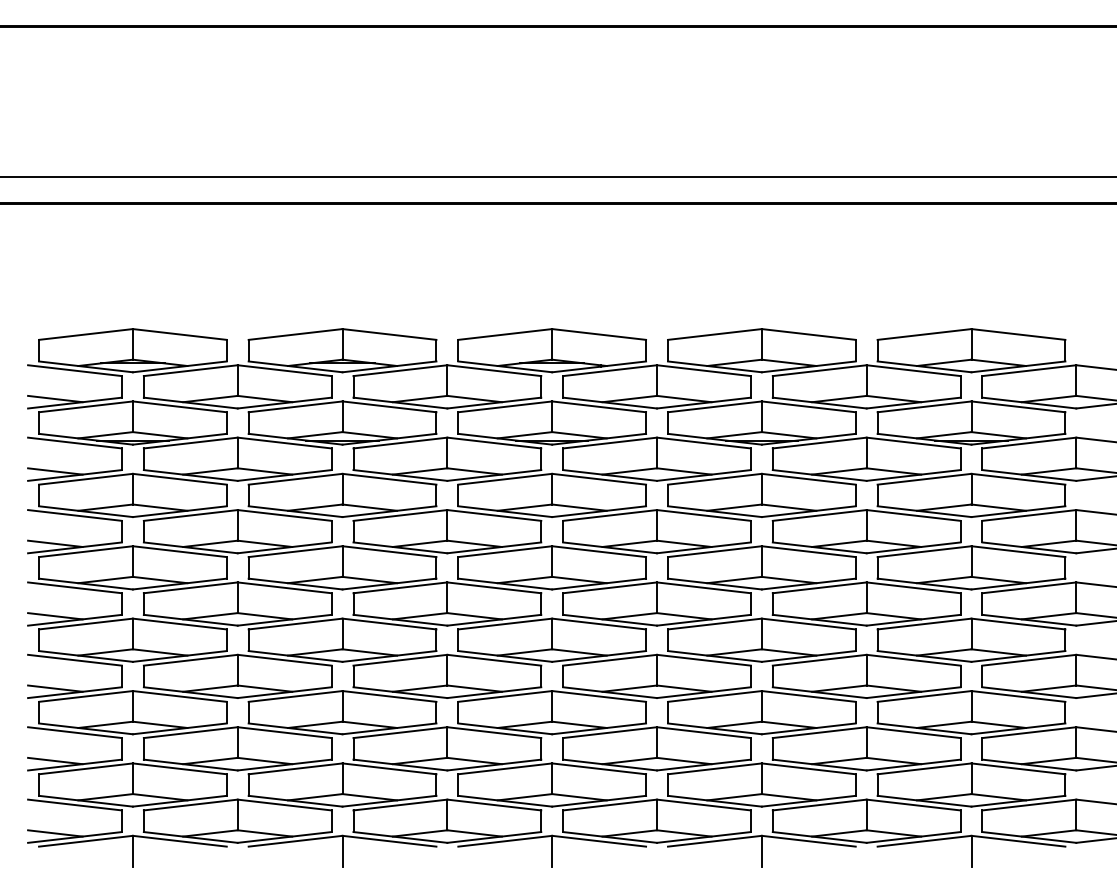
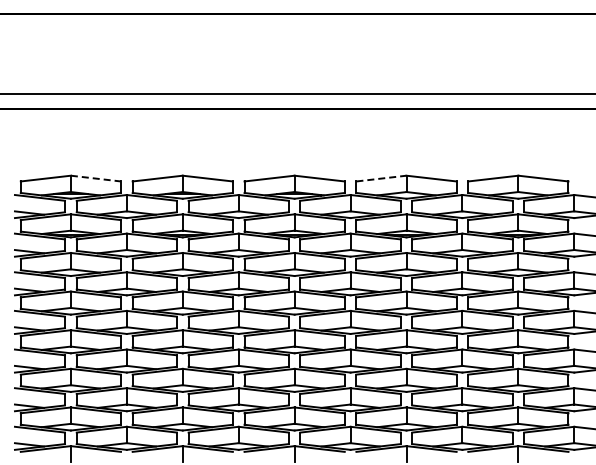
line: (180, 334) -> (96, 178), solid -> dashed
line: (714, 334) -> (381, 178), solid -> dashed

